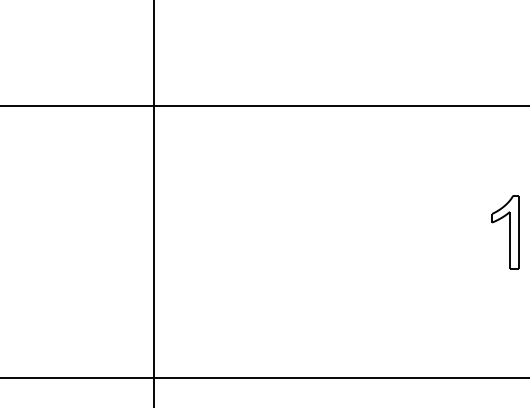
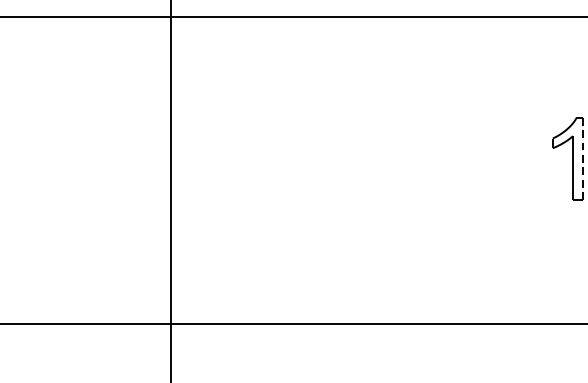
line: (518, 231) -> (582, 158), solid -> dashed

